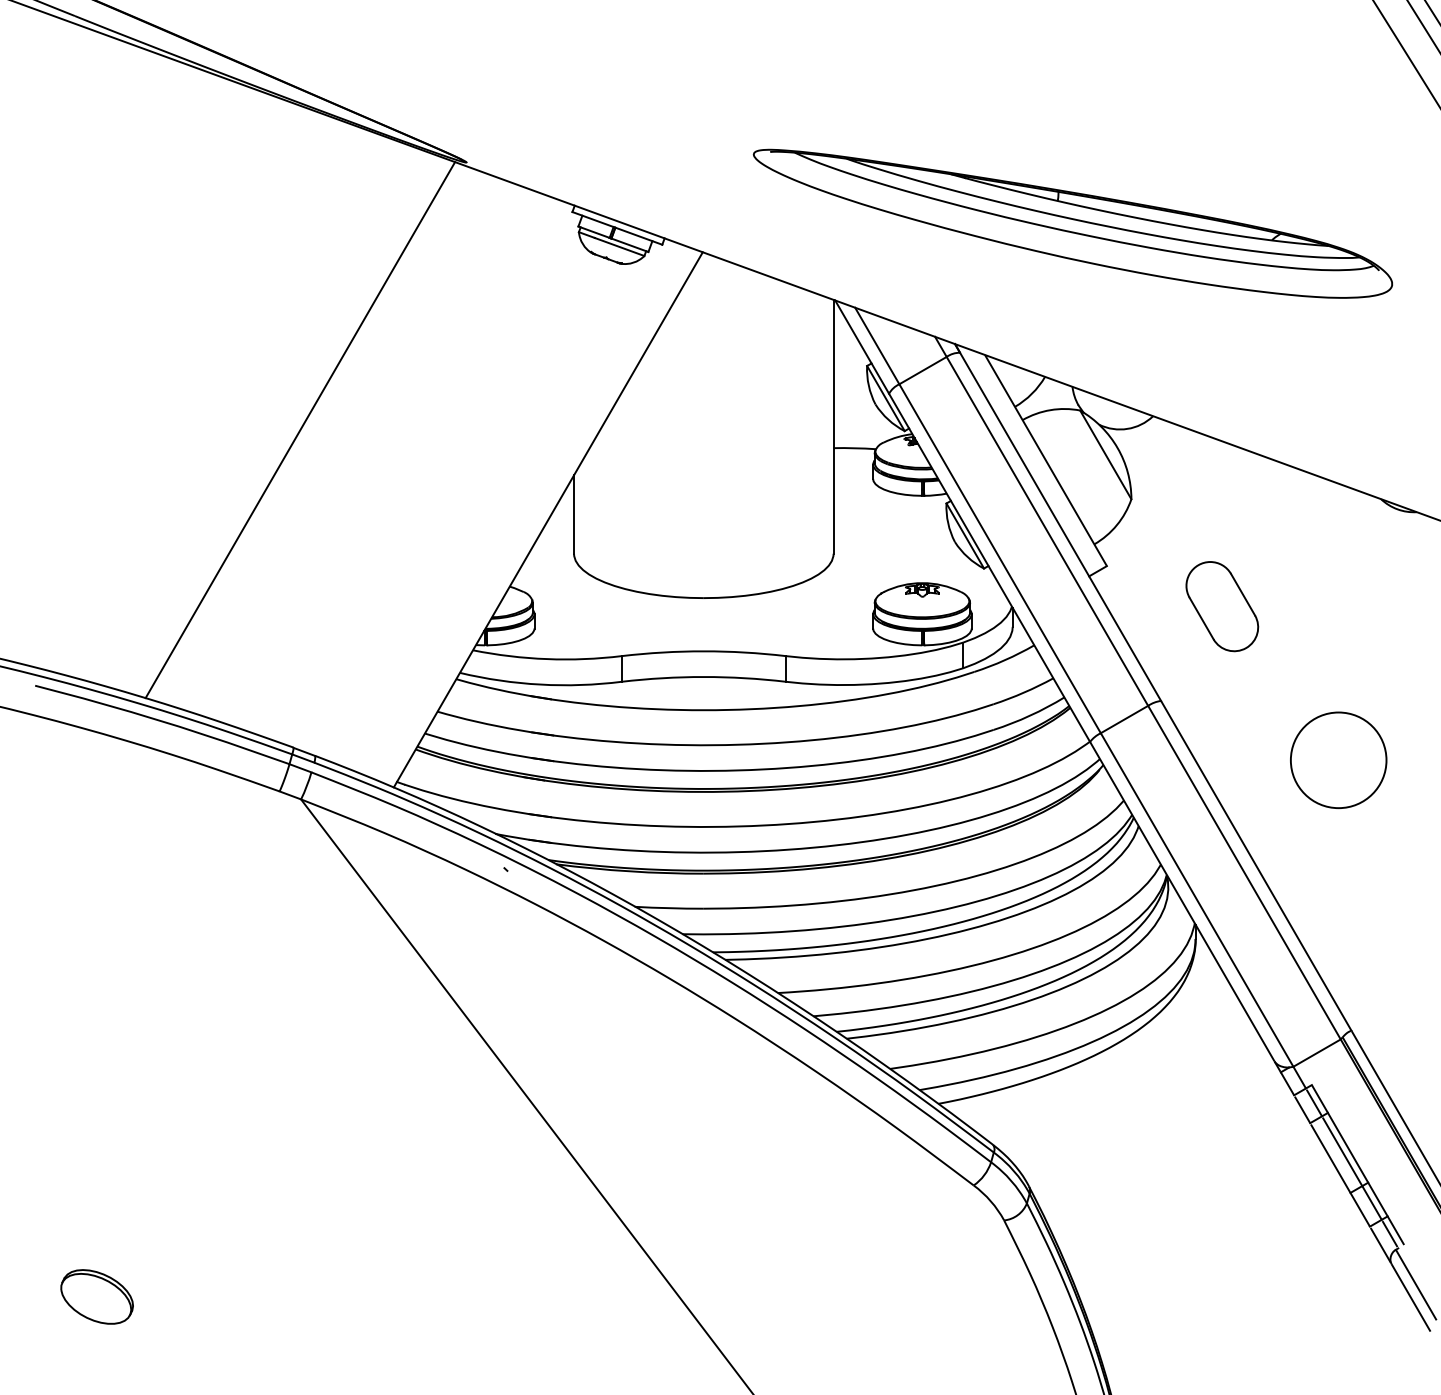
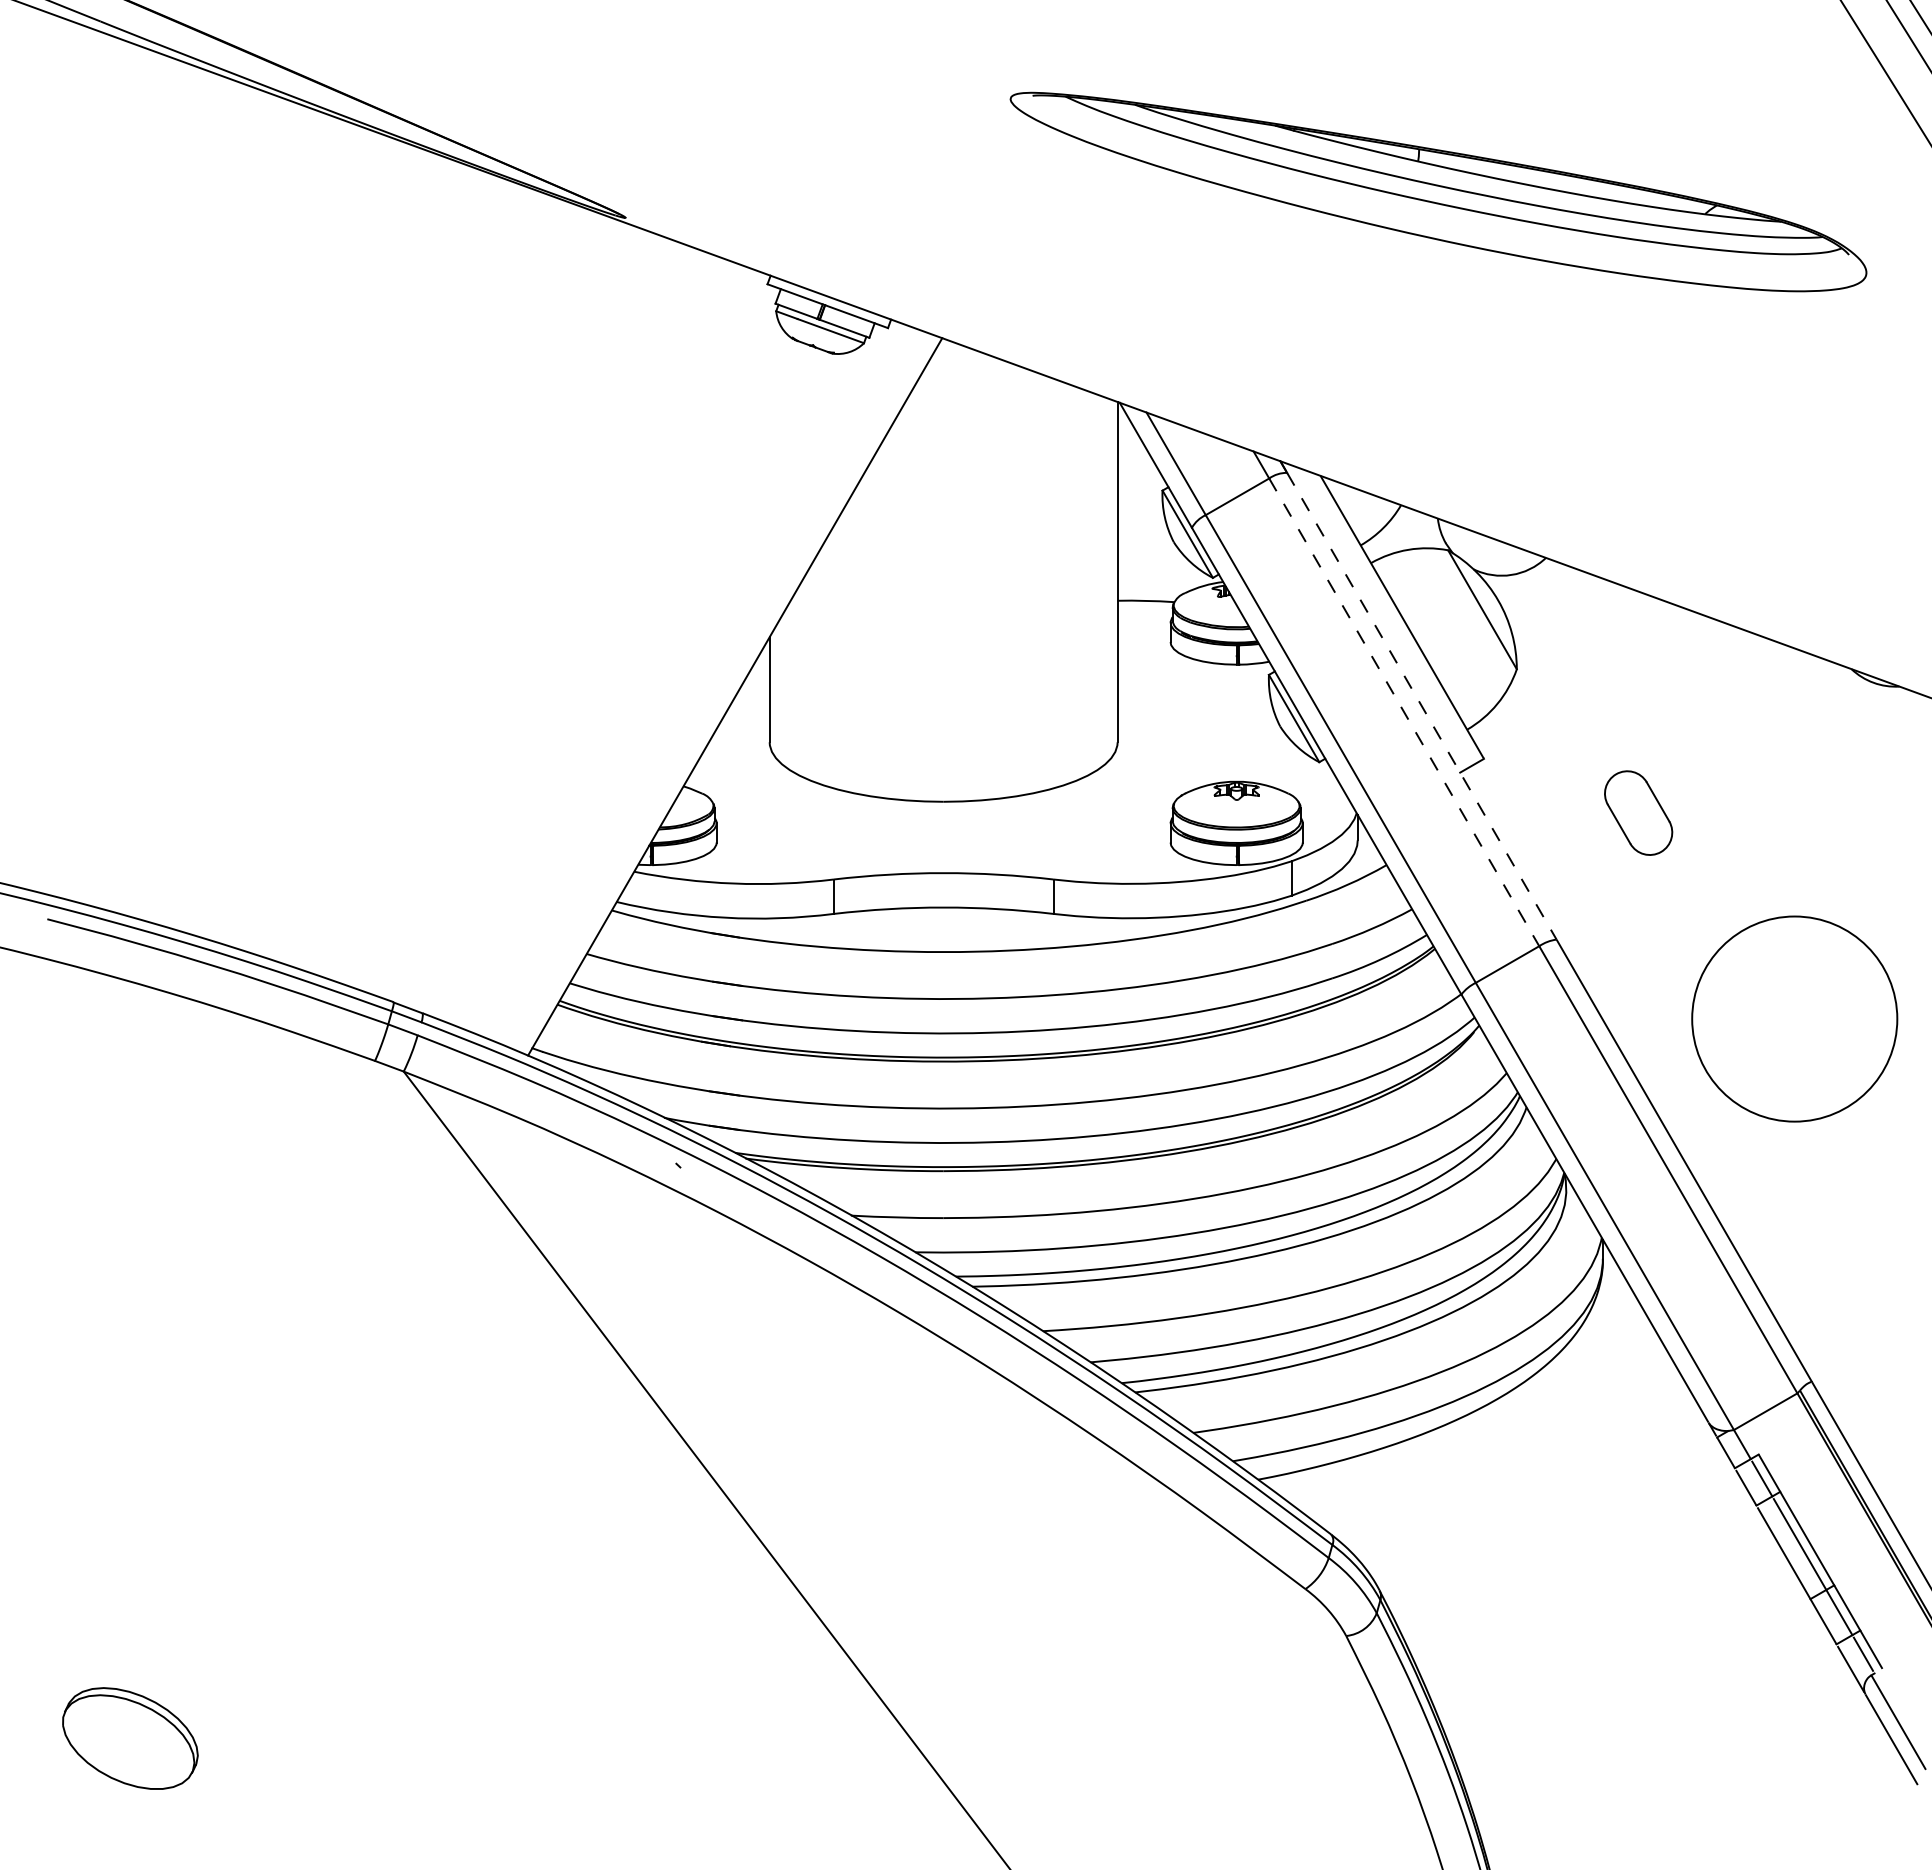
part: (1072, 223) -> (1438, 191), moved
line: (300, 430) -> (402, 576), removed
line: (1061, 527) -> (1422, 706), solid -> dashed
line: (1047, 531) -> (1404, 712), solid -> dashed
part: (1222, 606) -> (1638, 812), size x0.7
circle: (1338, 760) -> (1794, 1019), size x1.6
part: (97, 1296) -> (130, 1738), size x1.4

